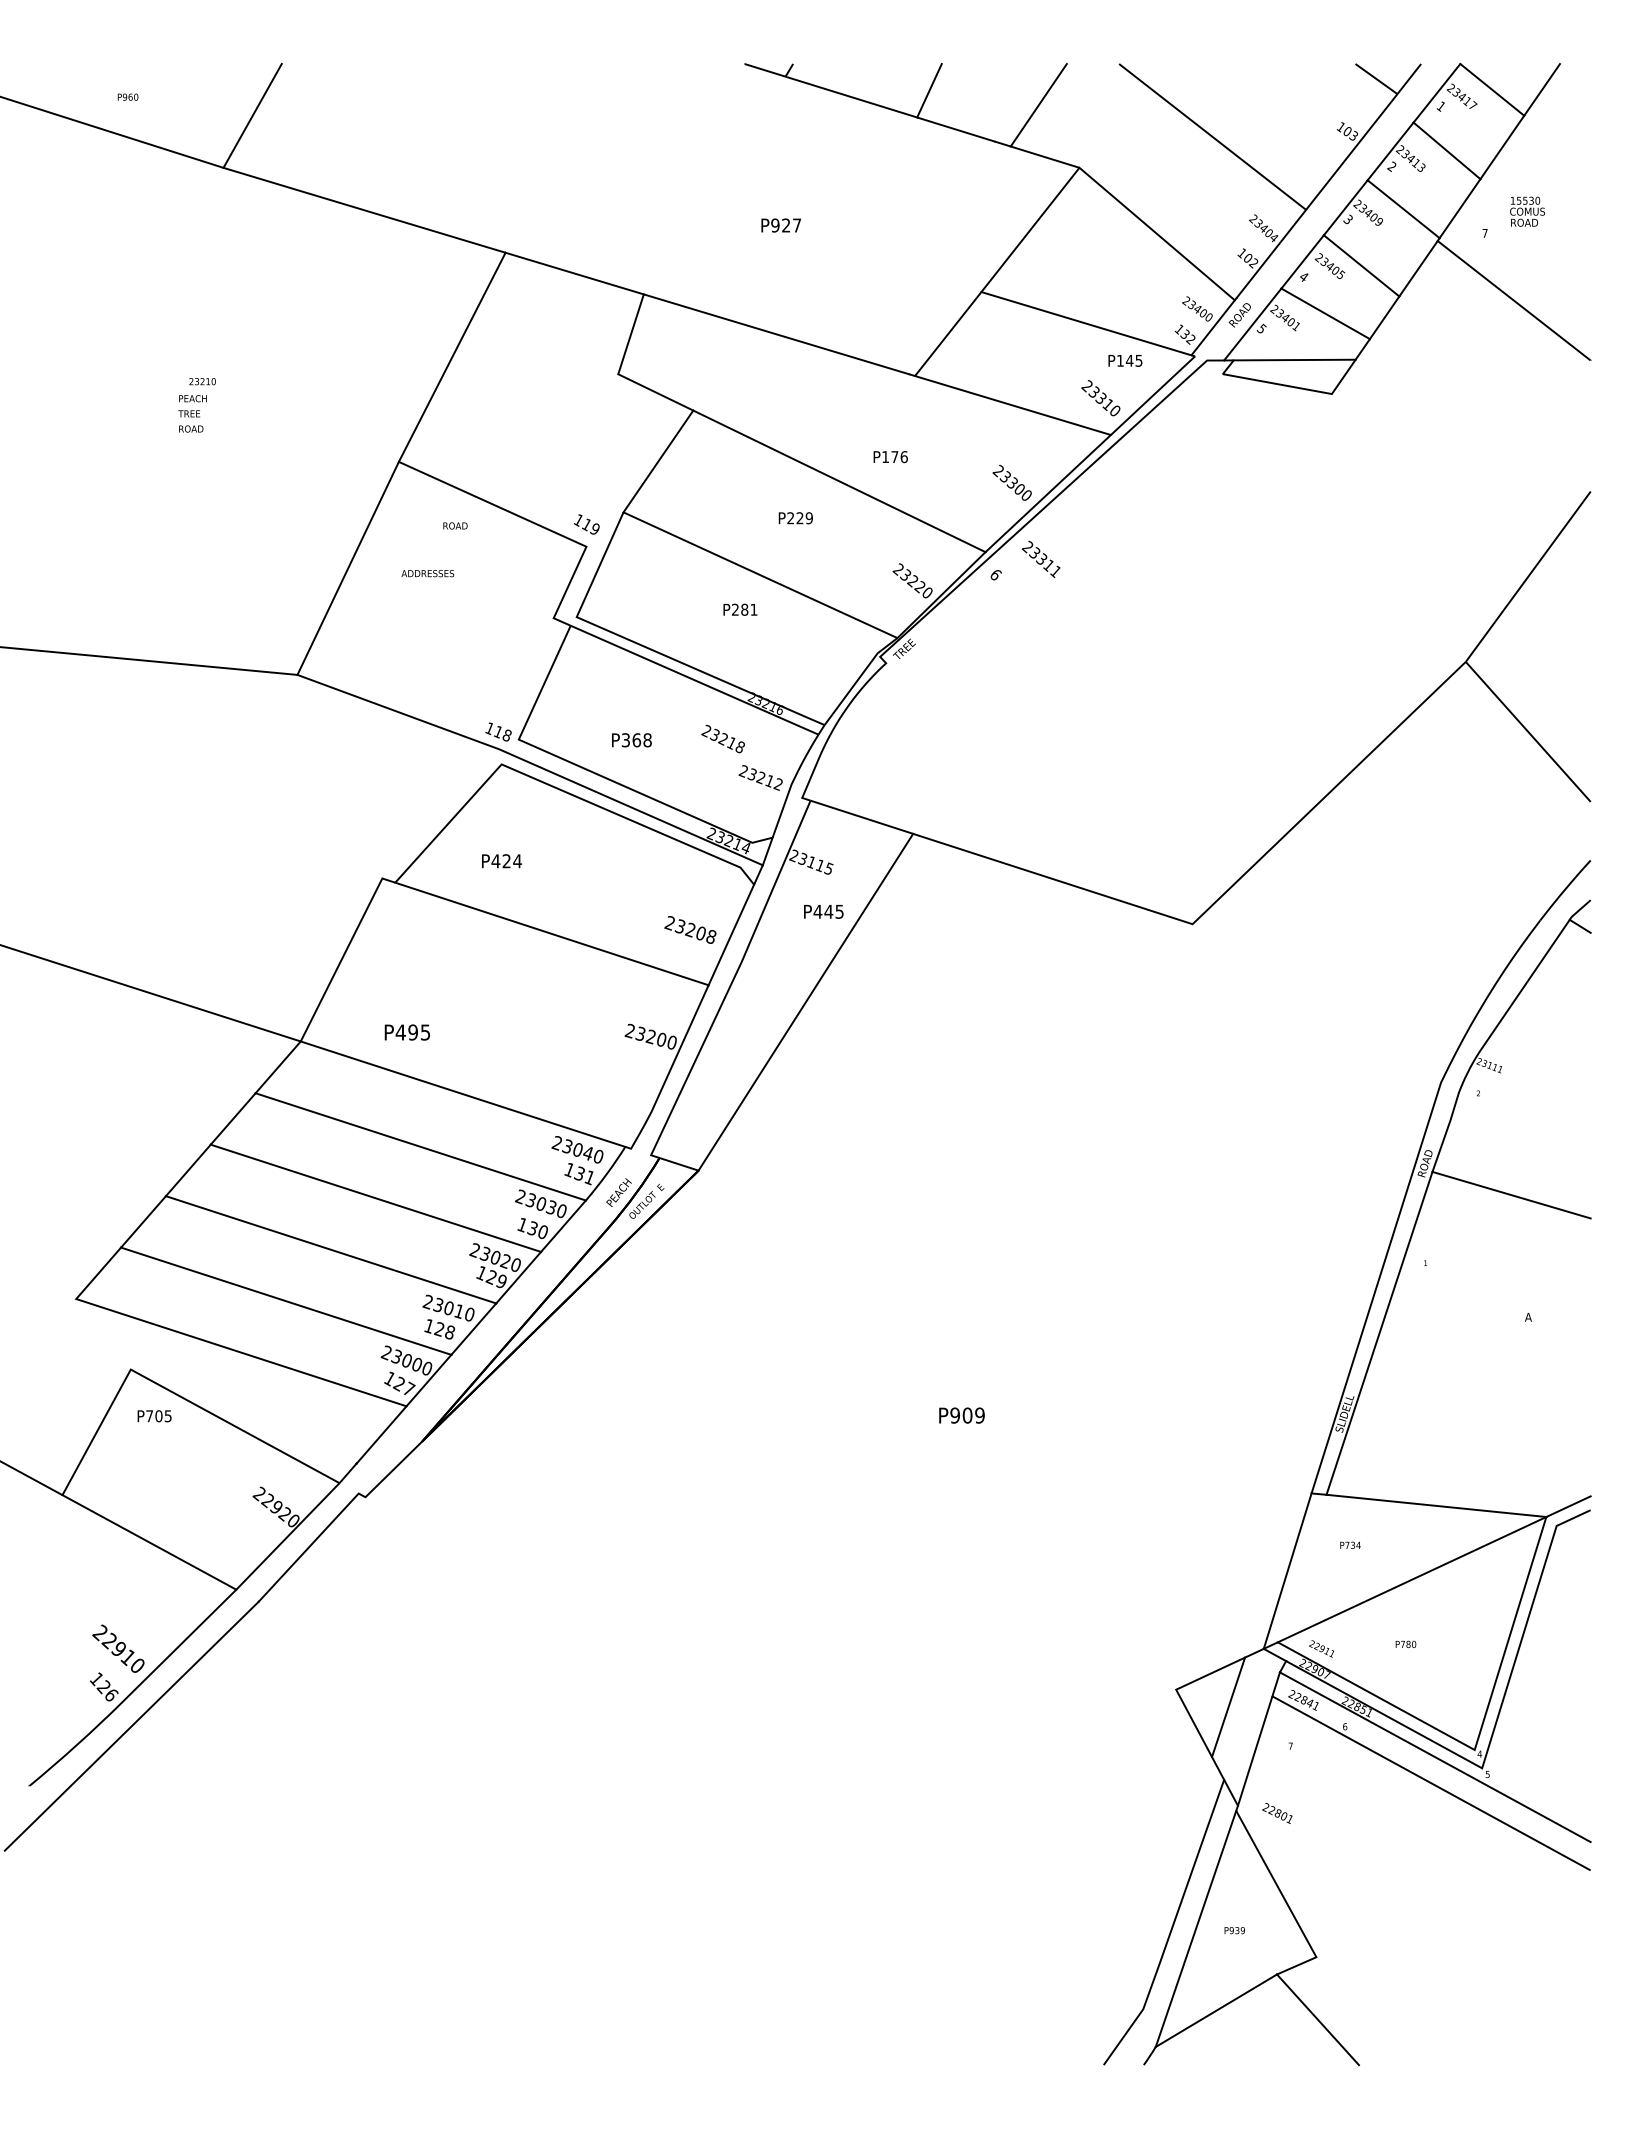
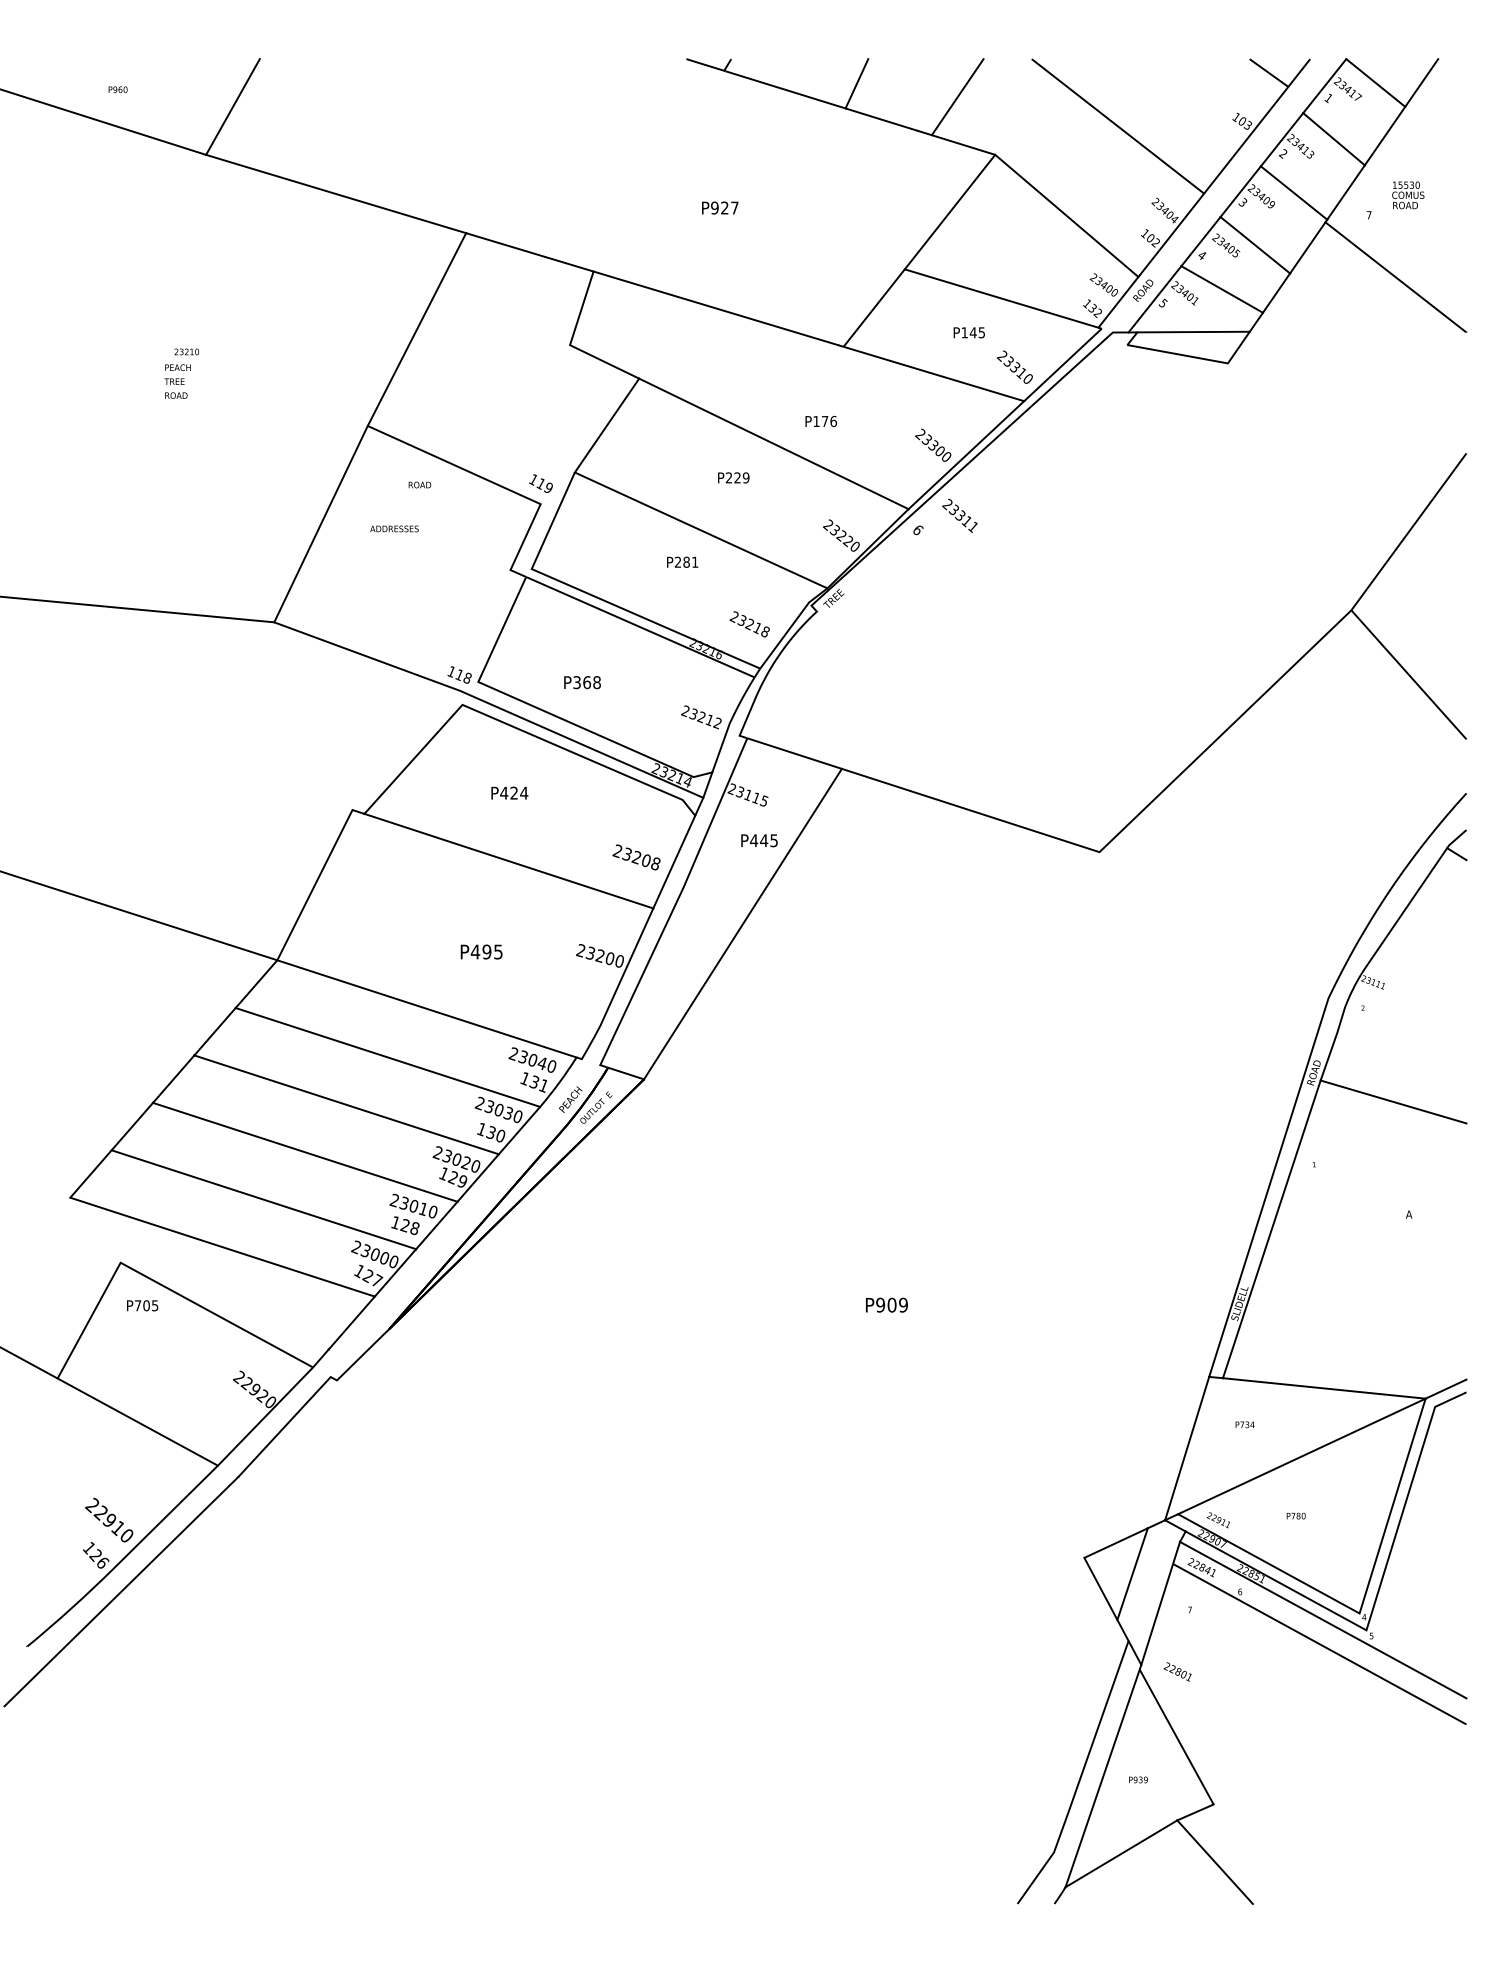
text: (1125, 360) -> (969, 332), moved
text: (722, 738) -> (749, 623), moved
text: (502, 861) -> (510, 793), moved
text: (407, 1032) -> (481, 951), moved

